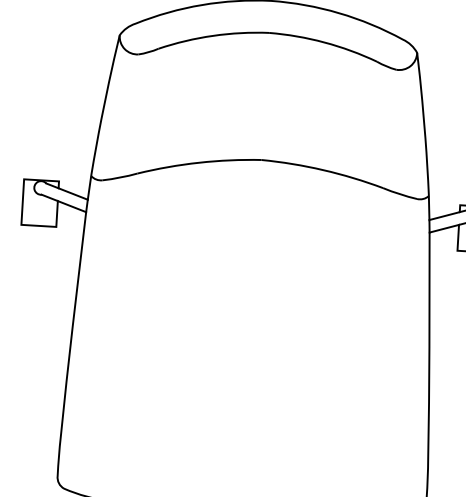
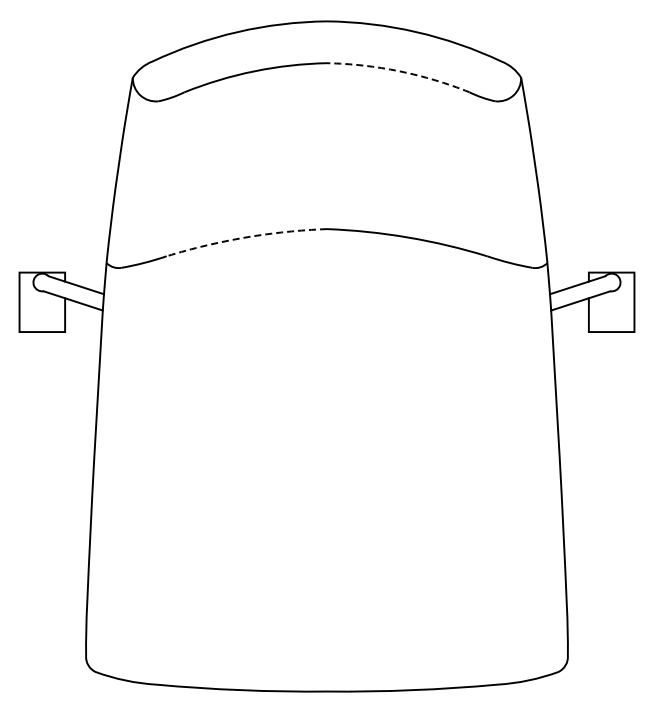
arc: (324, 42) -> (399, 71), solid -> dashed
arc: (198, 162) -> (245, 237), solid -> dashed

